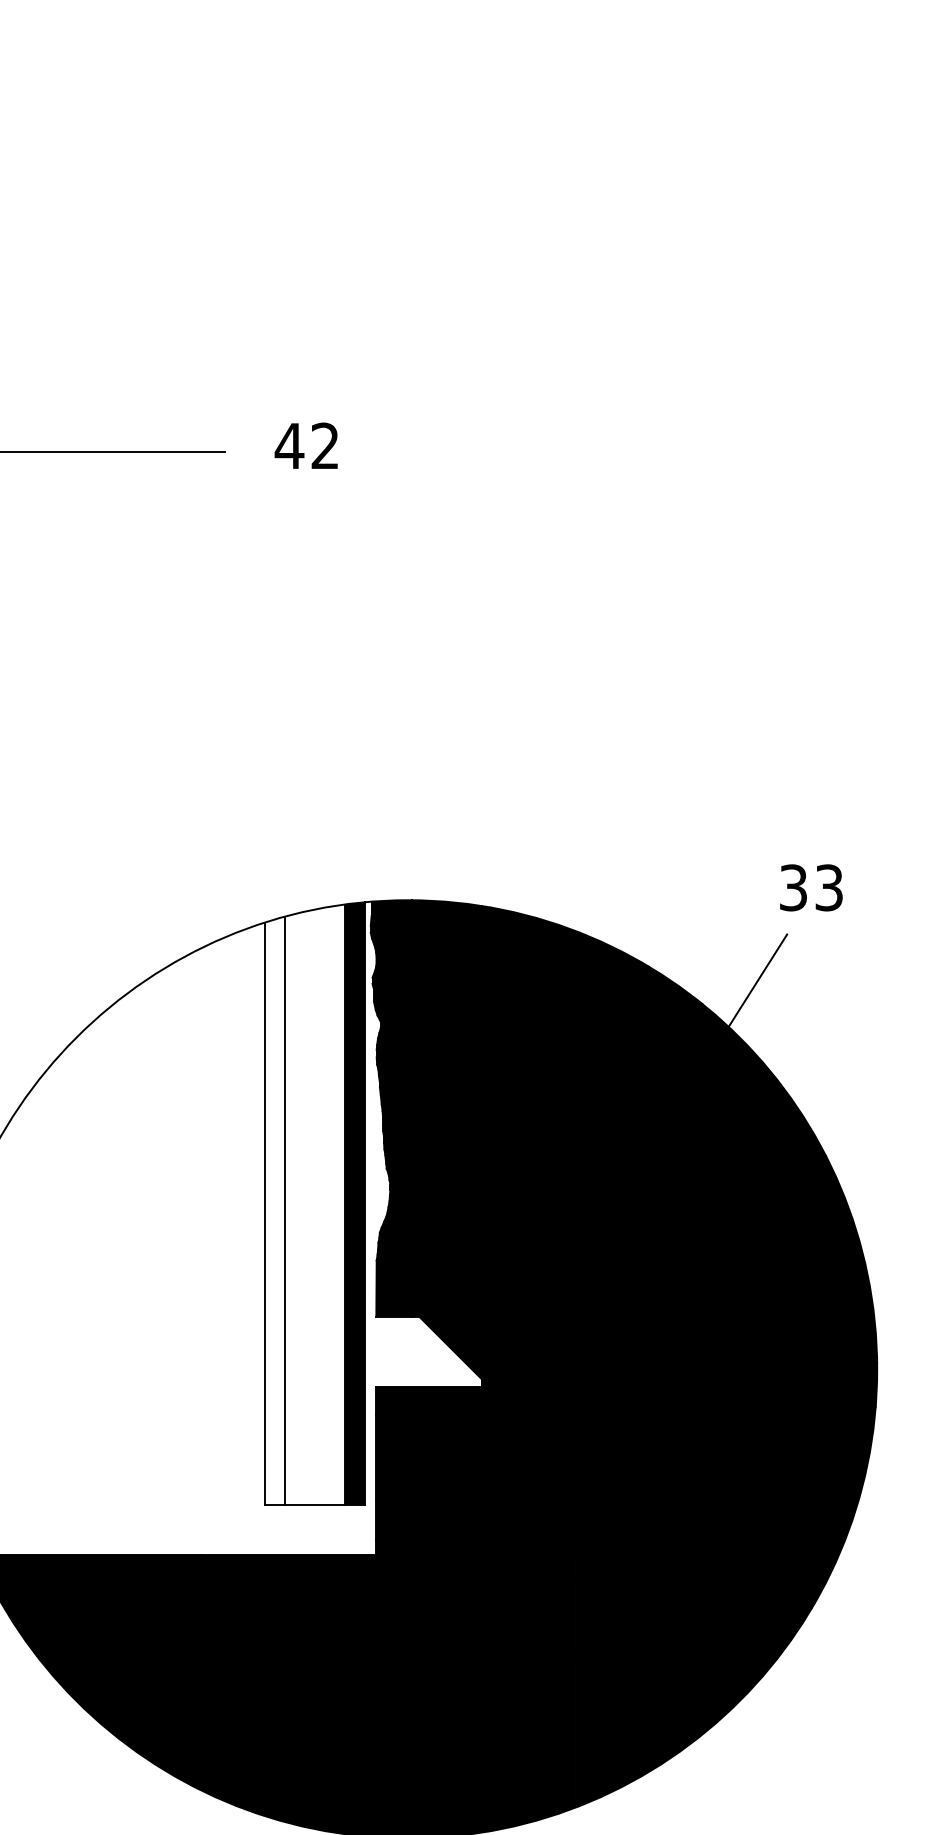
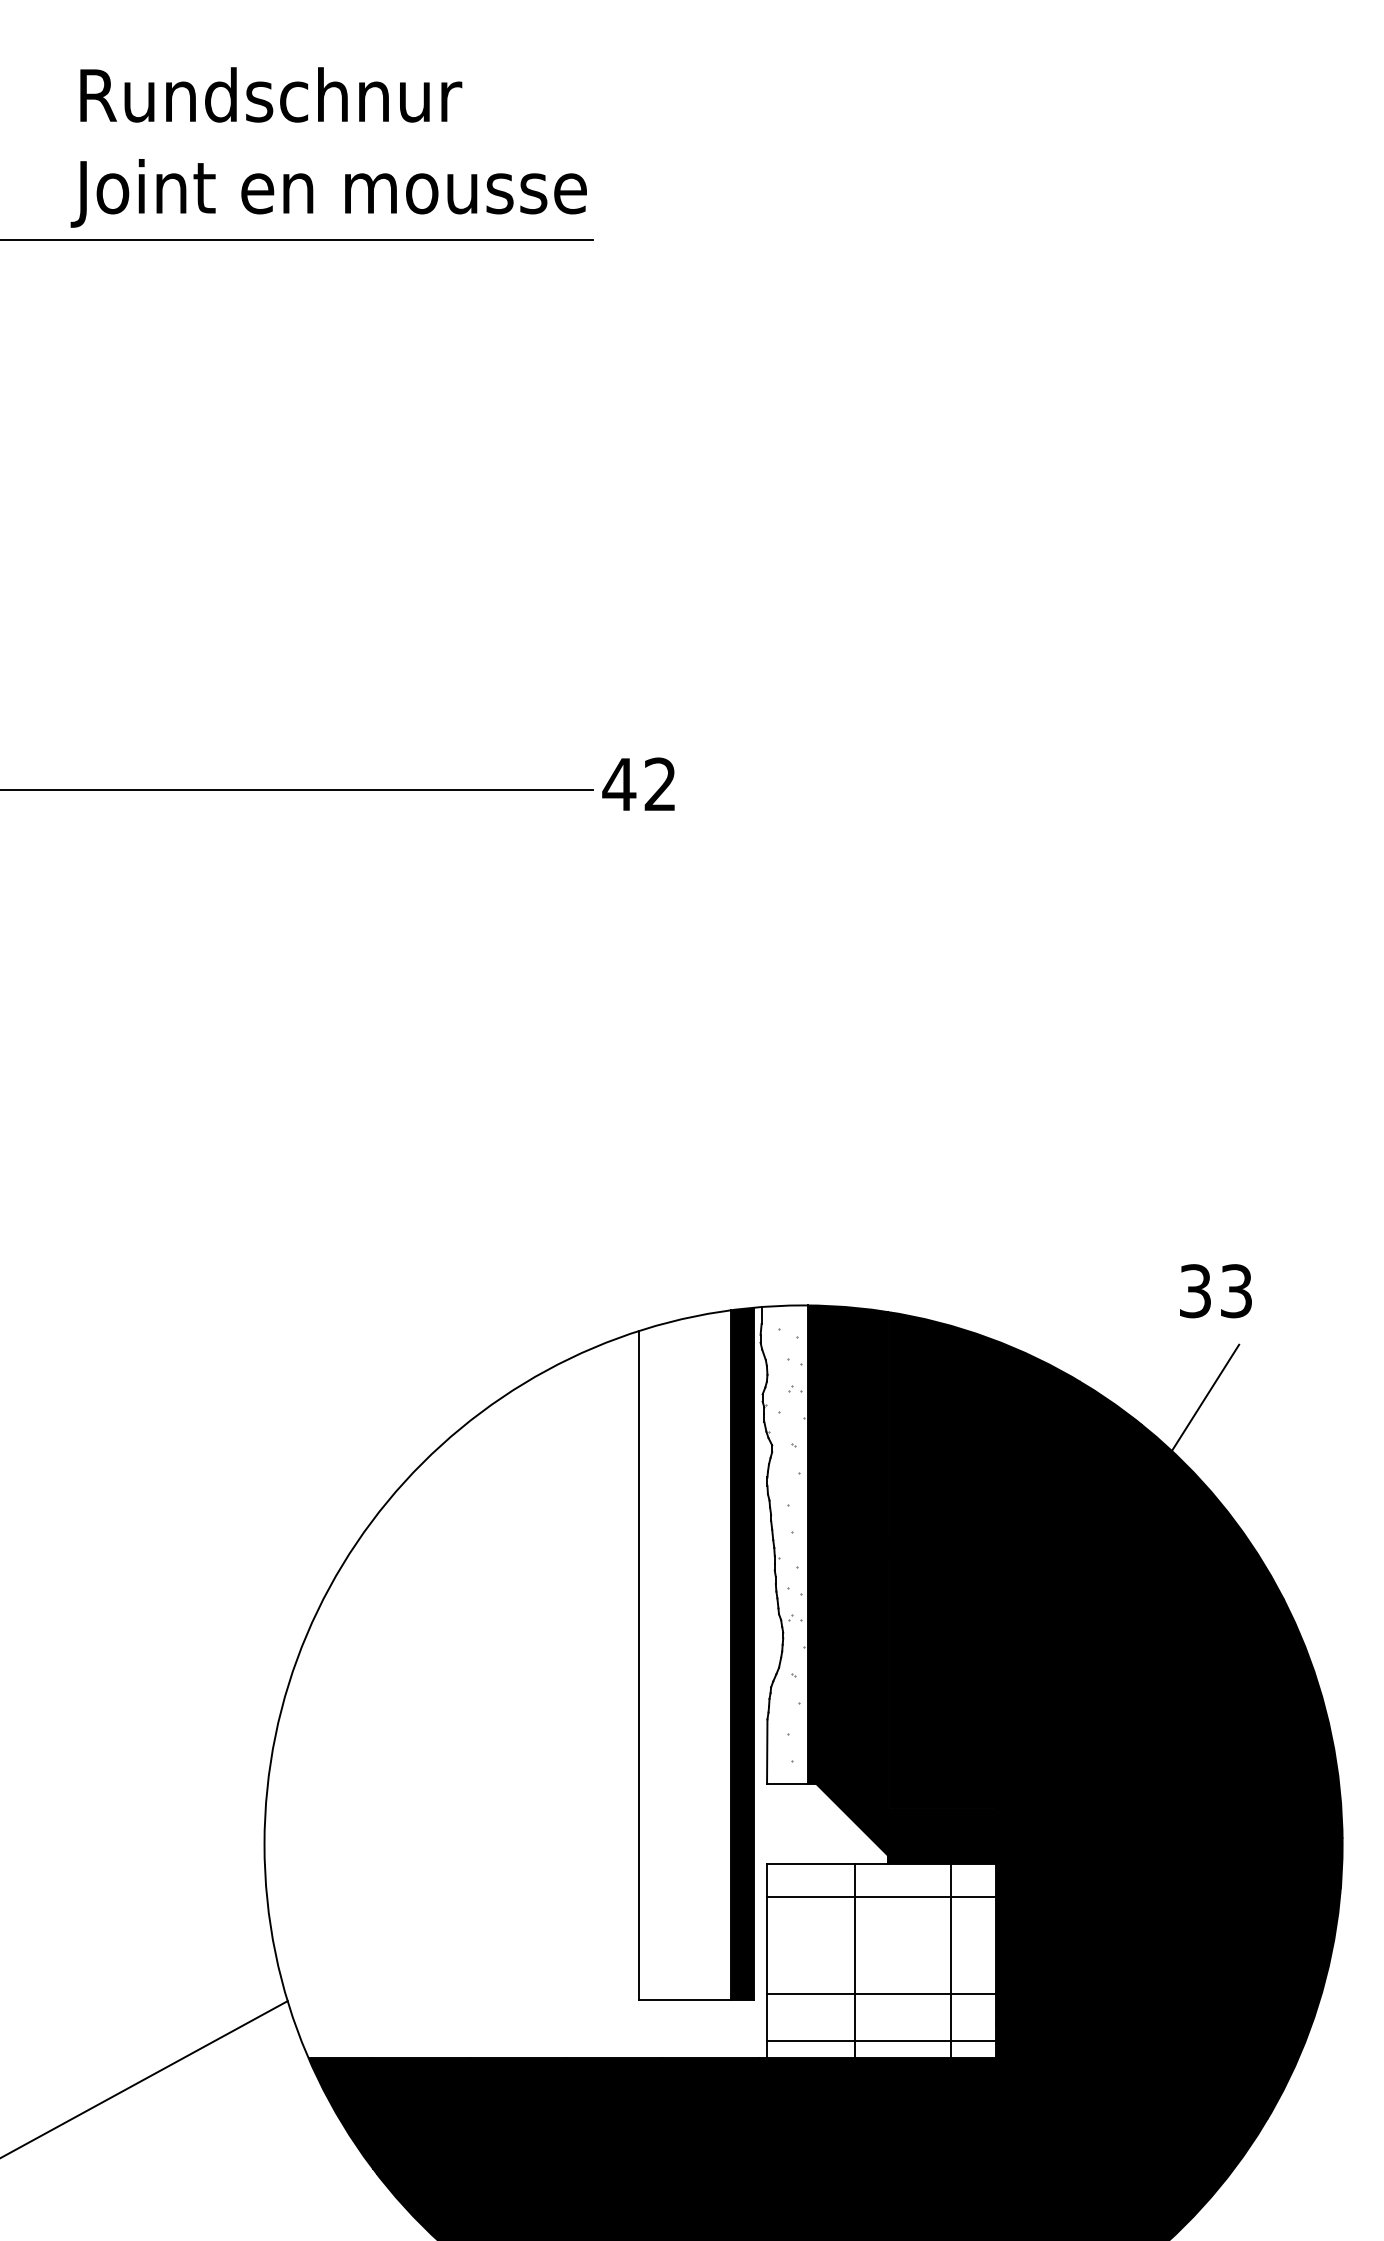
text: (306, 445) -> (638, 783), moved
text: (810, 888) -> (1215, 1291), moved
fill: (391, 1108) -> (784, 1544), removed
line: (285, 1210) -> (662, 1662), removed
fill: (475, 1470) -> (881, 1960), removed

